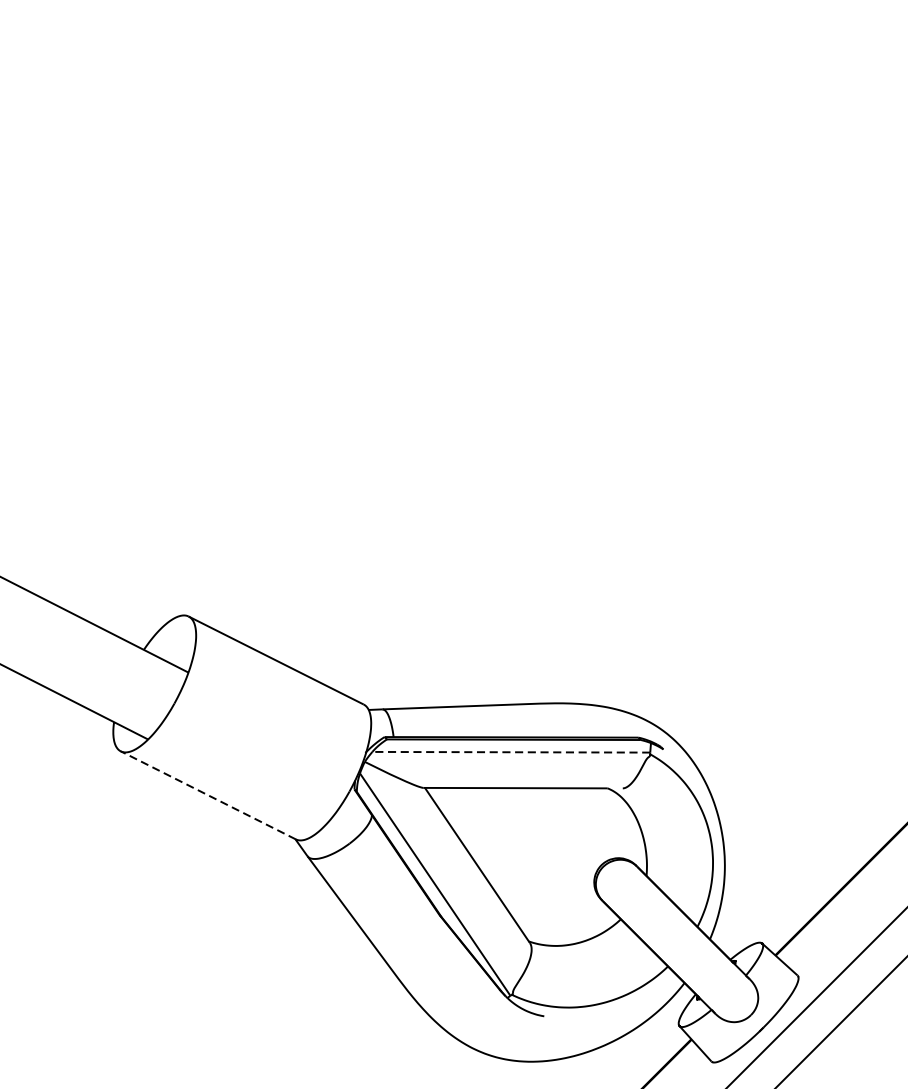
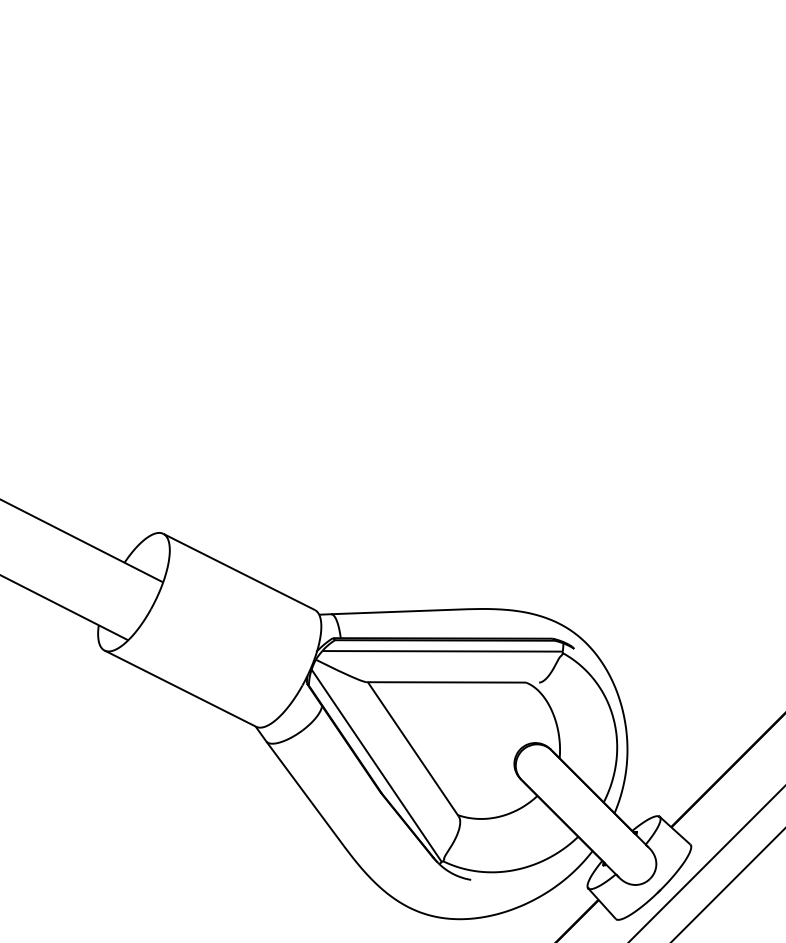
line: (511, 752) -> (442, 651), dashed -> solid
line: (208, 795) -> (180, 688), dashed -> solid

